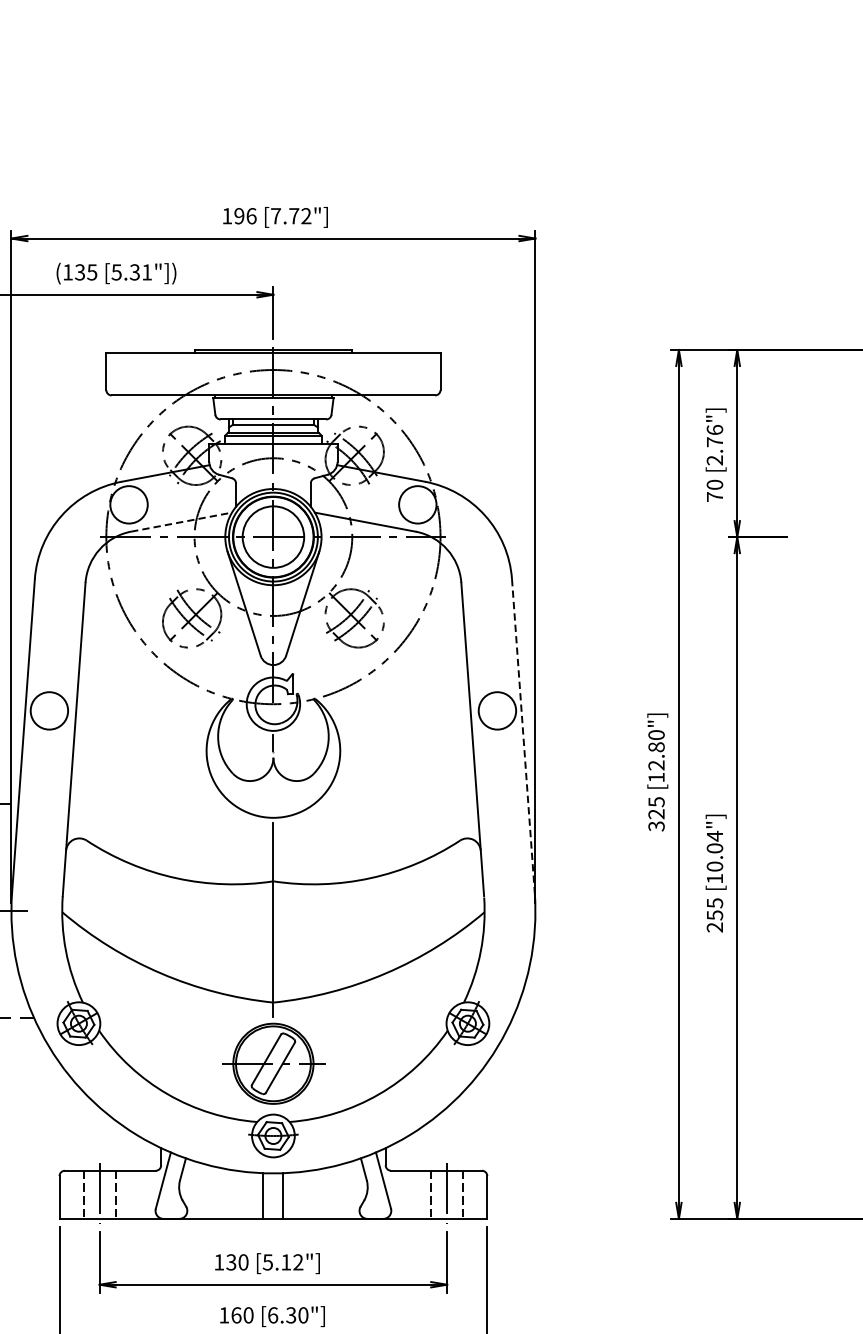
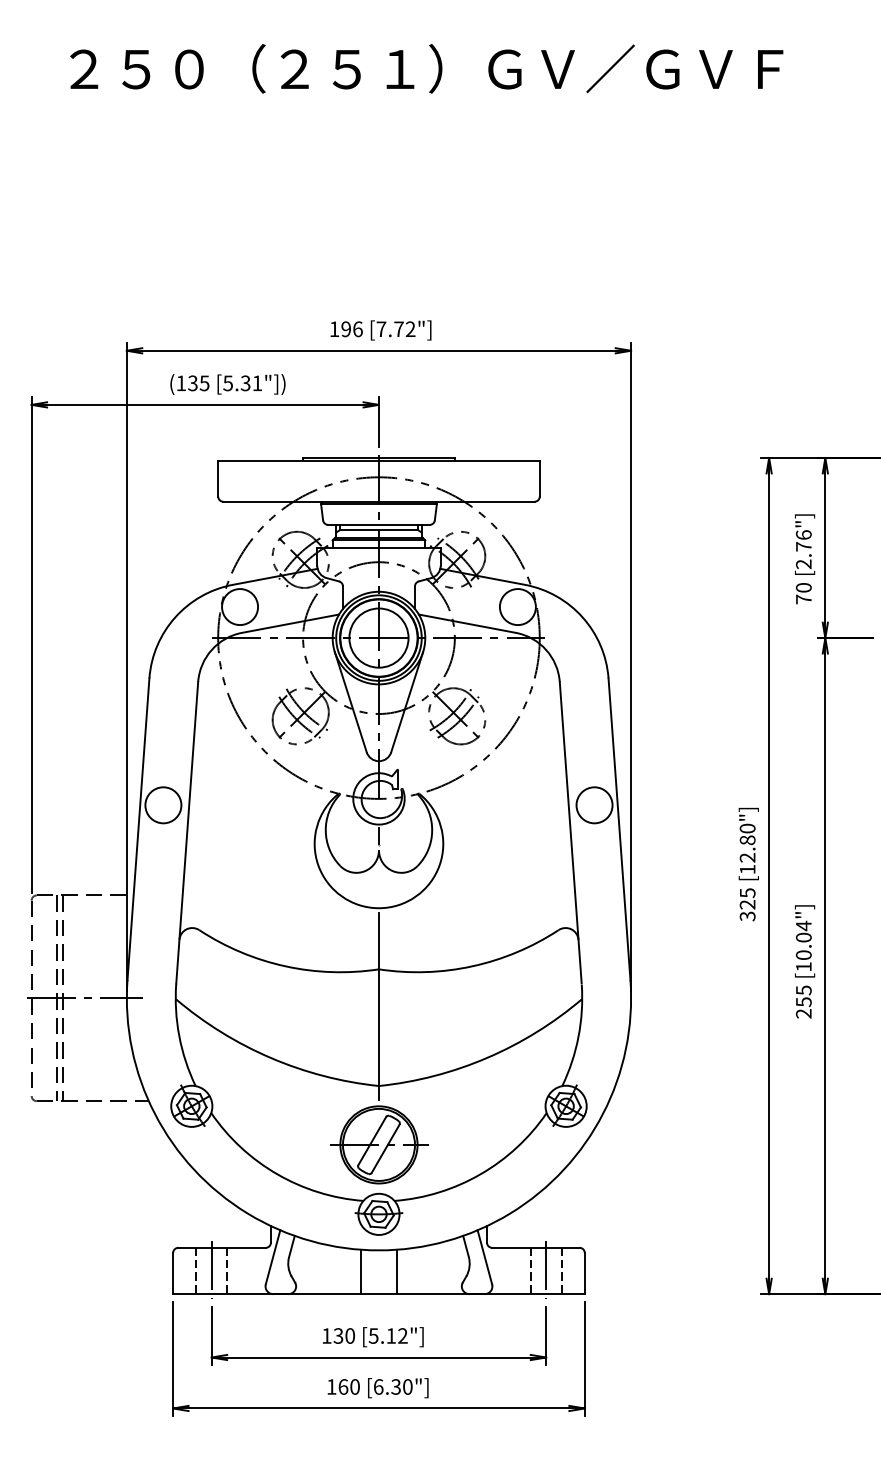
line: (182, 521) -> (291, 623), dashed -> solid
line: (523, 736) -> (619, 829), dashed -> solid
line: (262, 1195) -> (396, 1271), moved
line: (282, 1195) -> (360, 1271), moved

